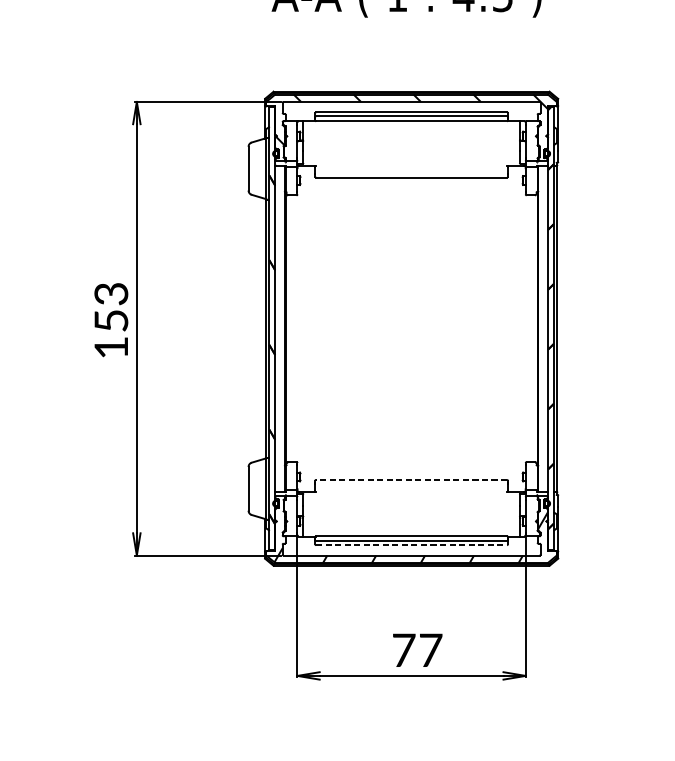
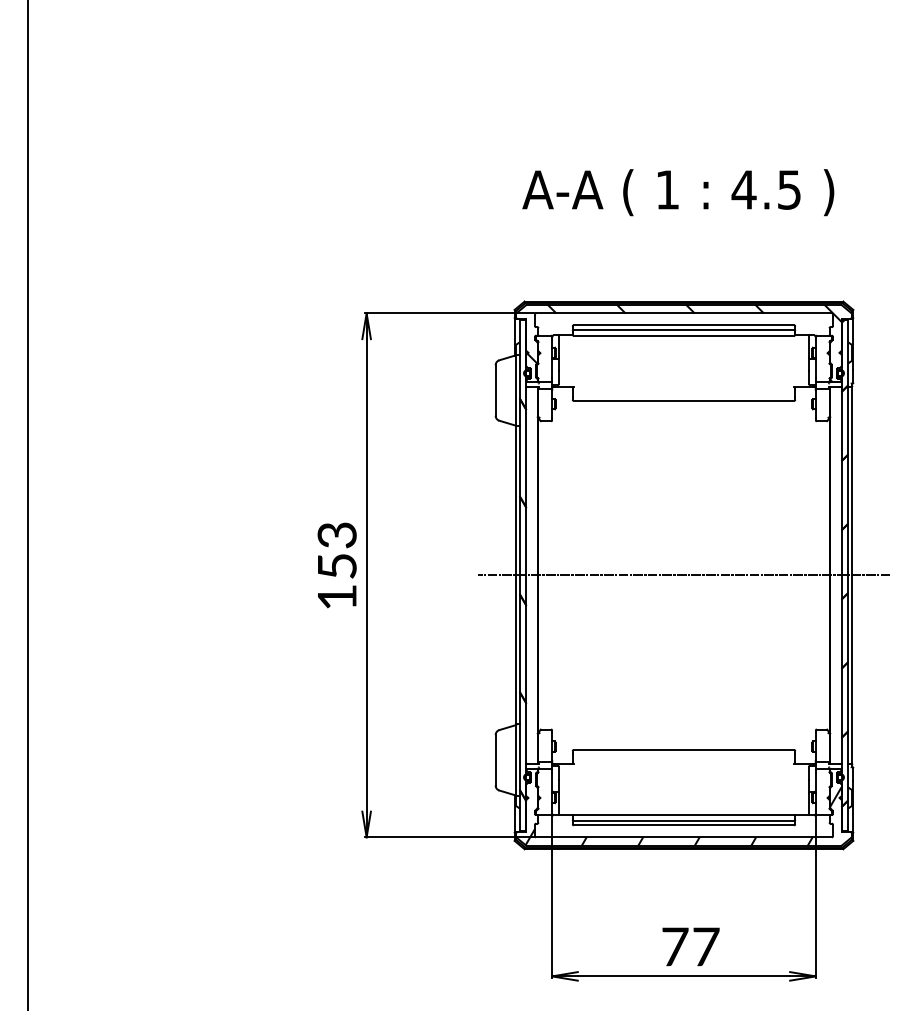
line: (411, 328) -> (683, 575), added
line: (411, 480) -> (683, 750), dashed -> solid
line: (412, 545) -> (684, 825), dashed -> solid

